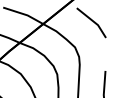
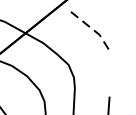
line: (94, 22) -> (94, 31), solid -> dashed

